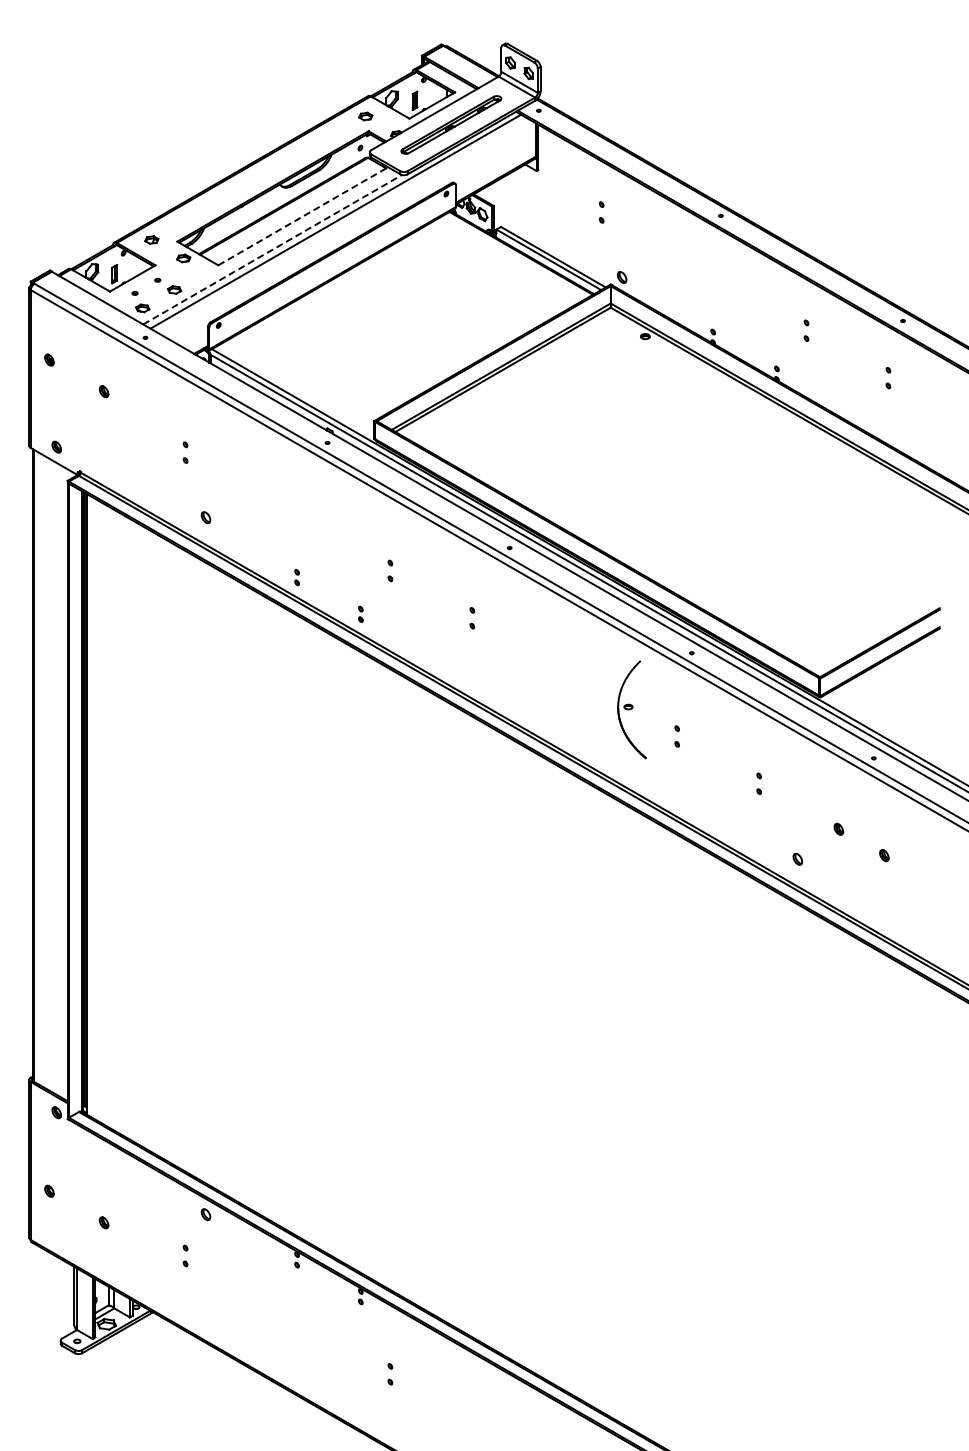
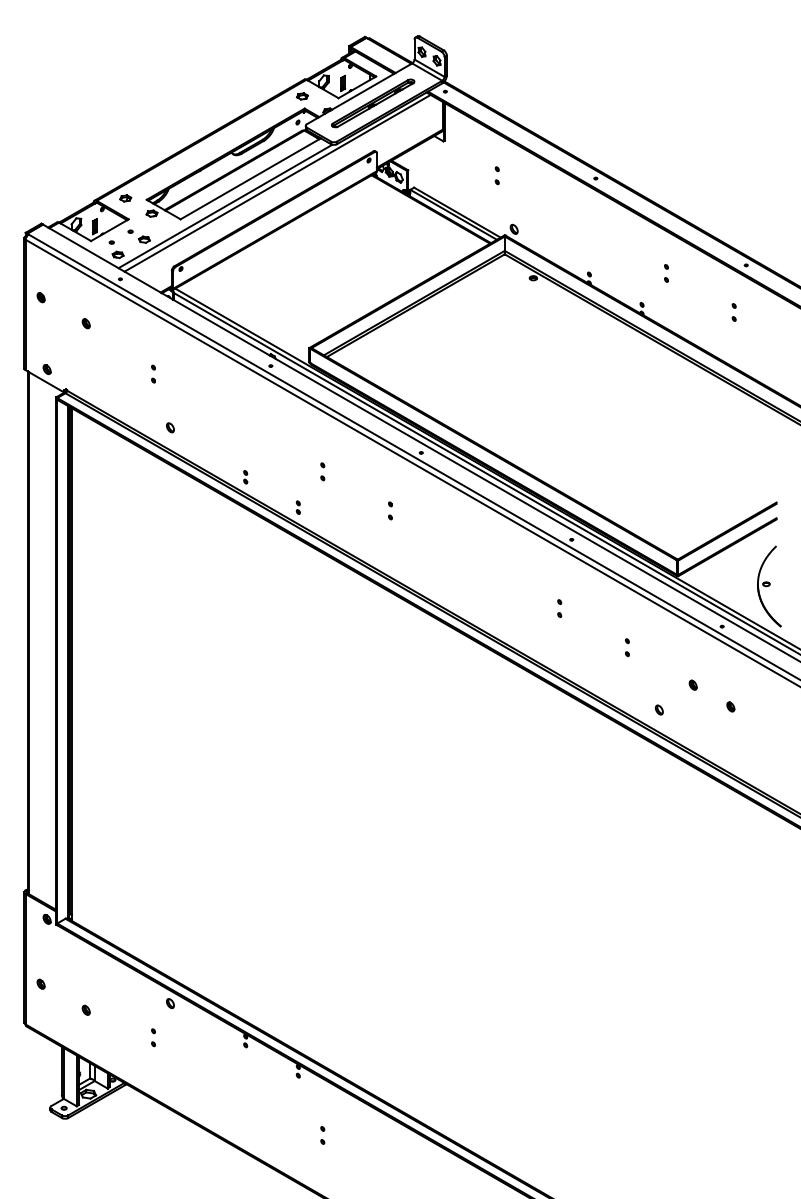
line: (303, 216) -> (250, 179), dashed -> solid
line: (273, 249) -> (226, 206), dashed -> solid
part: (631, 709) -> (768, 586), moved

